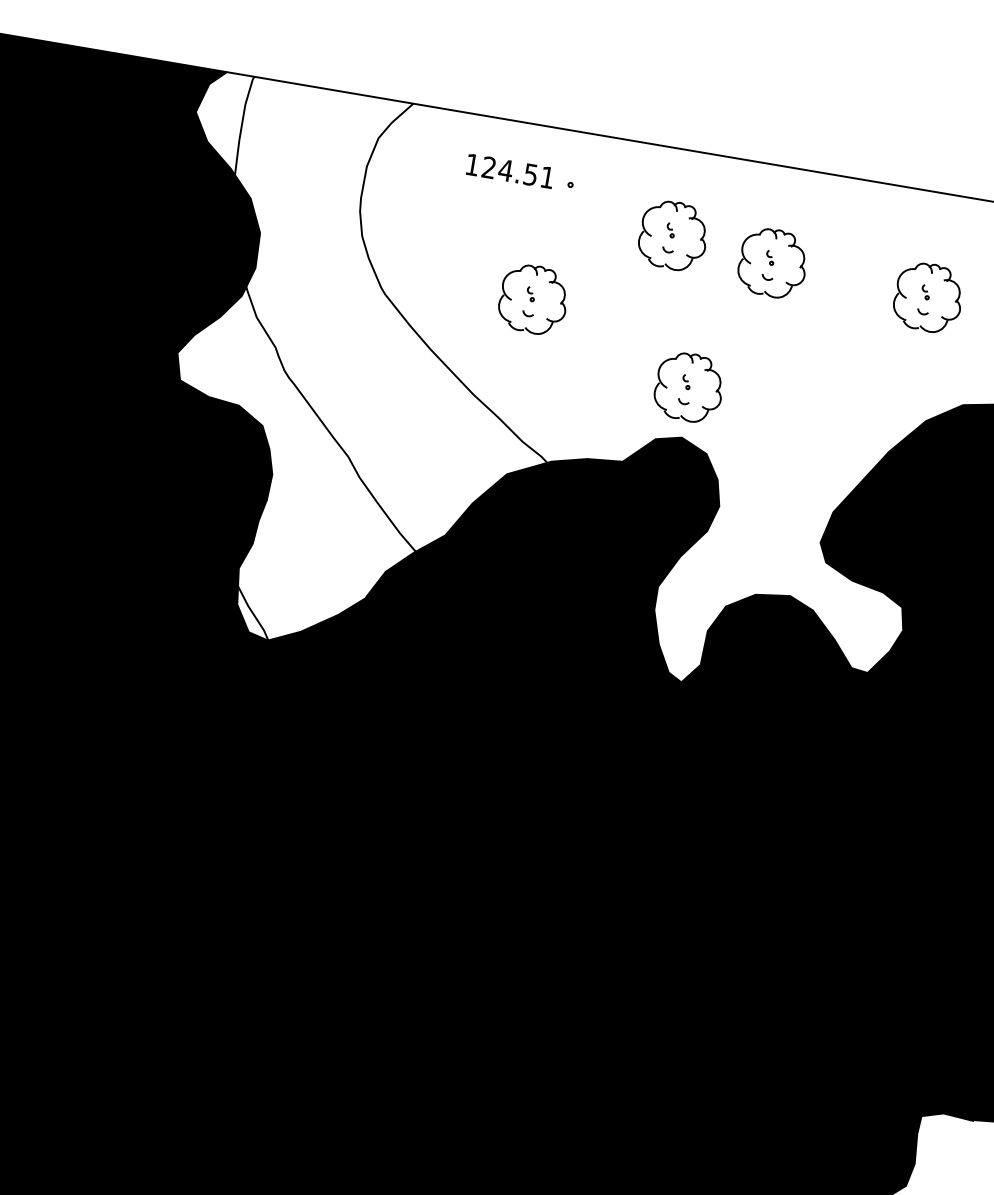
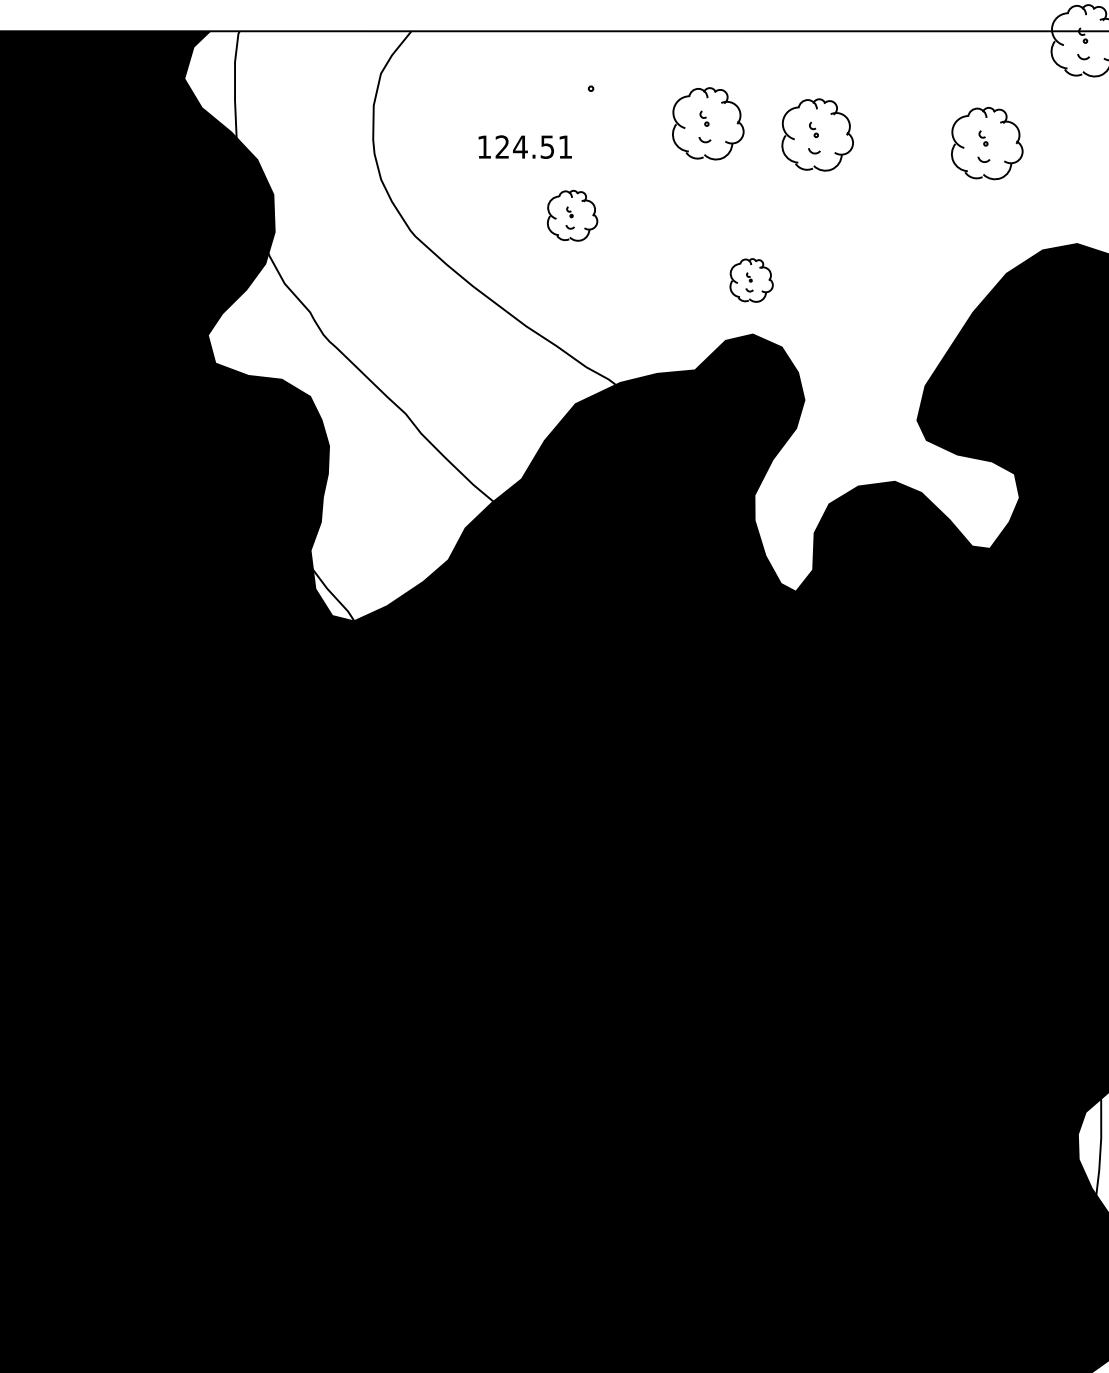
text: (509, 170) -> (524, 146), moved
part: (533, 299) -> (572, 215), size x0.7
part: (688, 387) -> (751, 280), size x0.6

